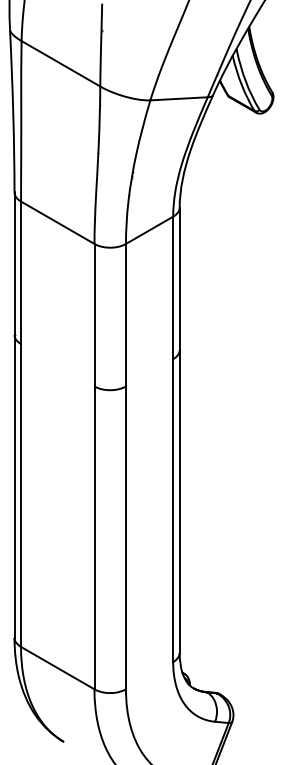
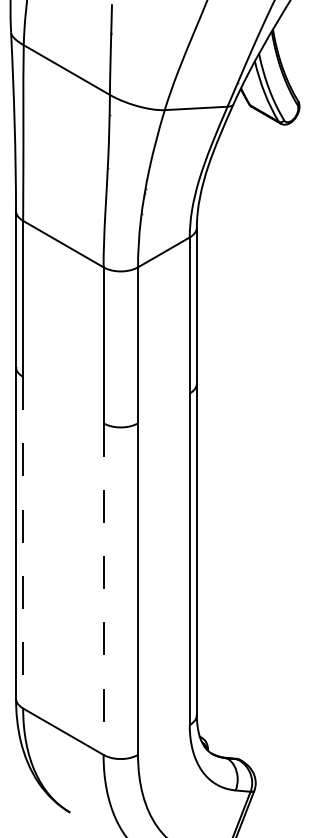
line: (21, 496) -> (23, 543), solid -> dashed
line: (94, 538) -> (103, 589), solid -> dashed

